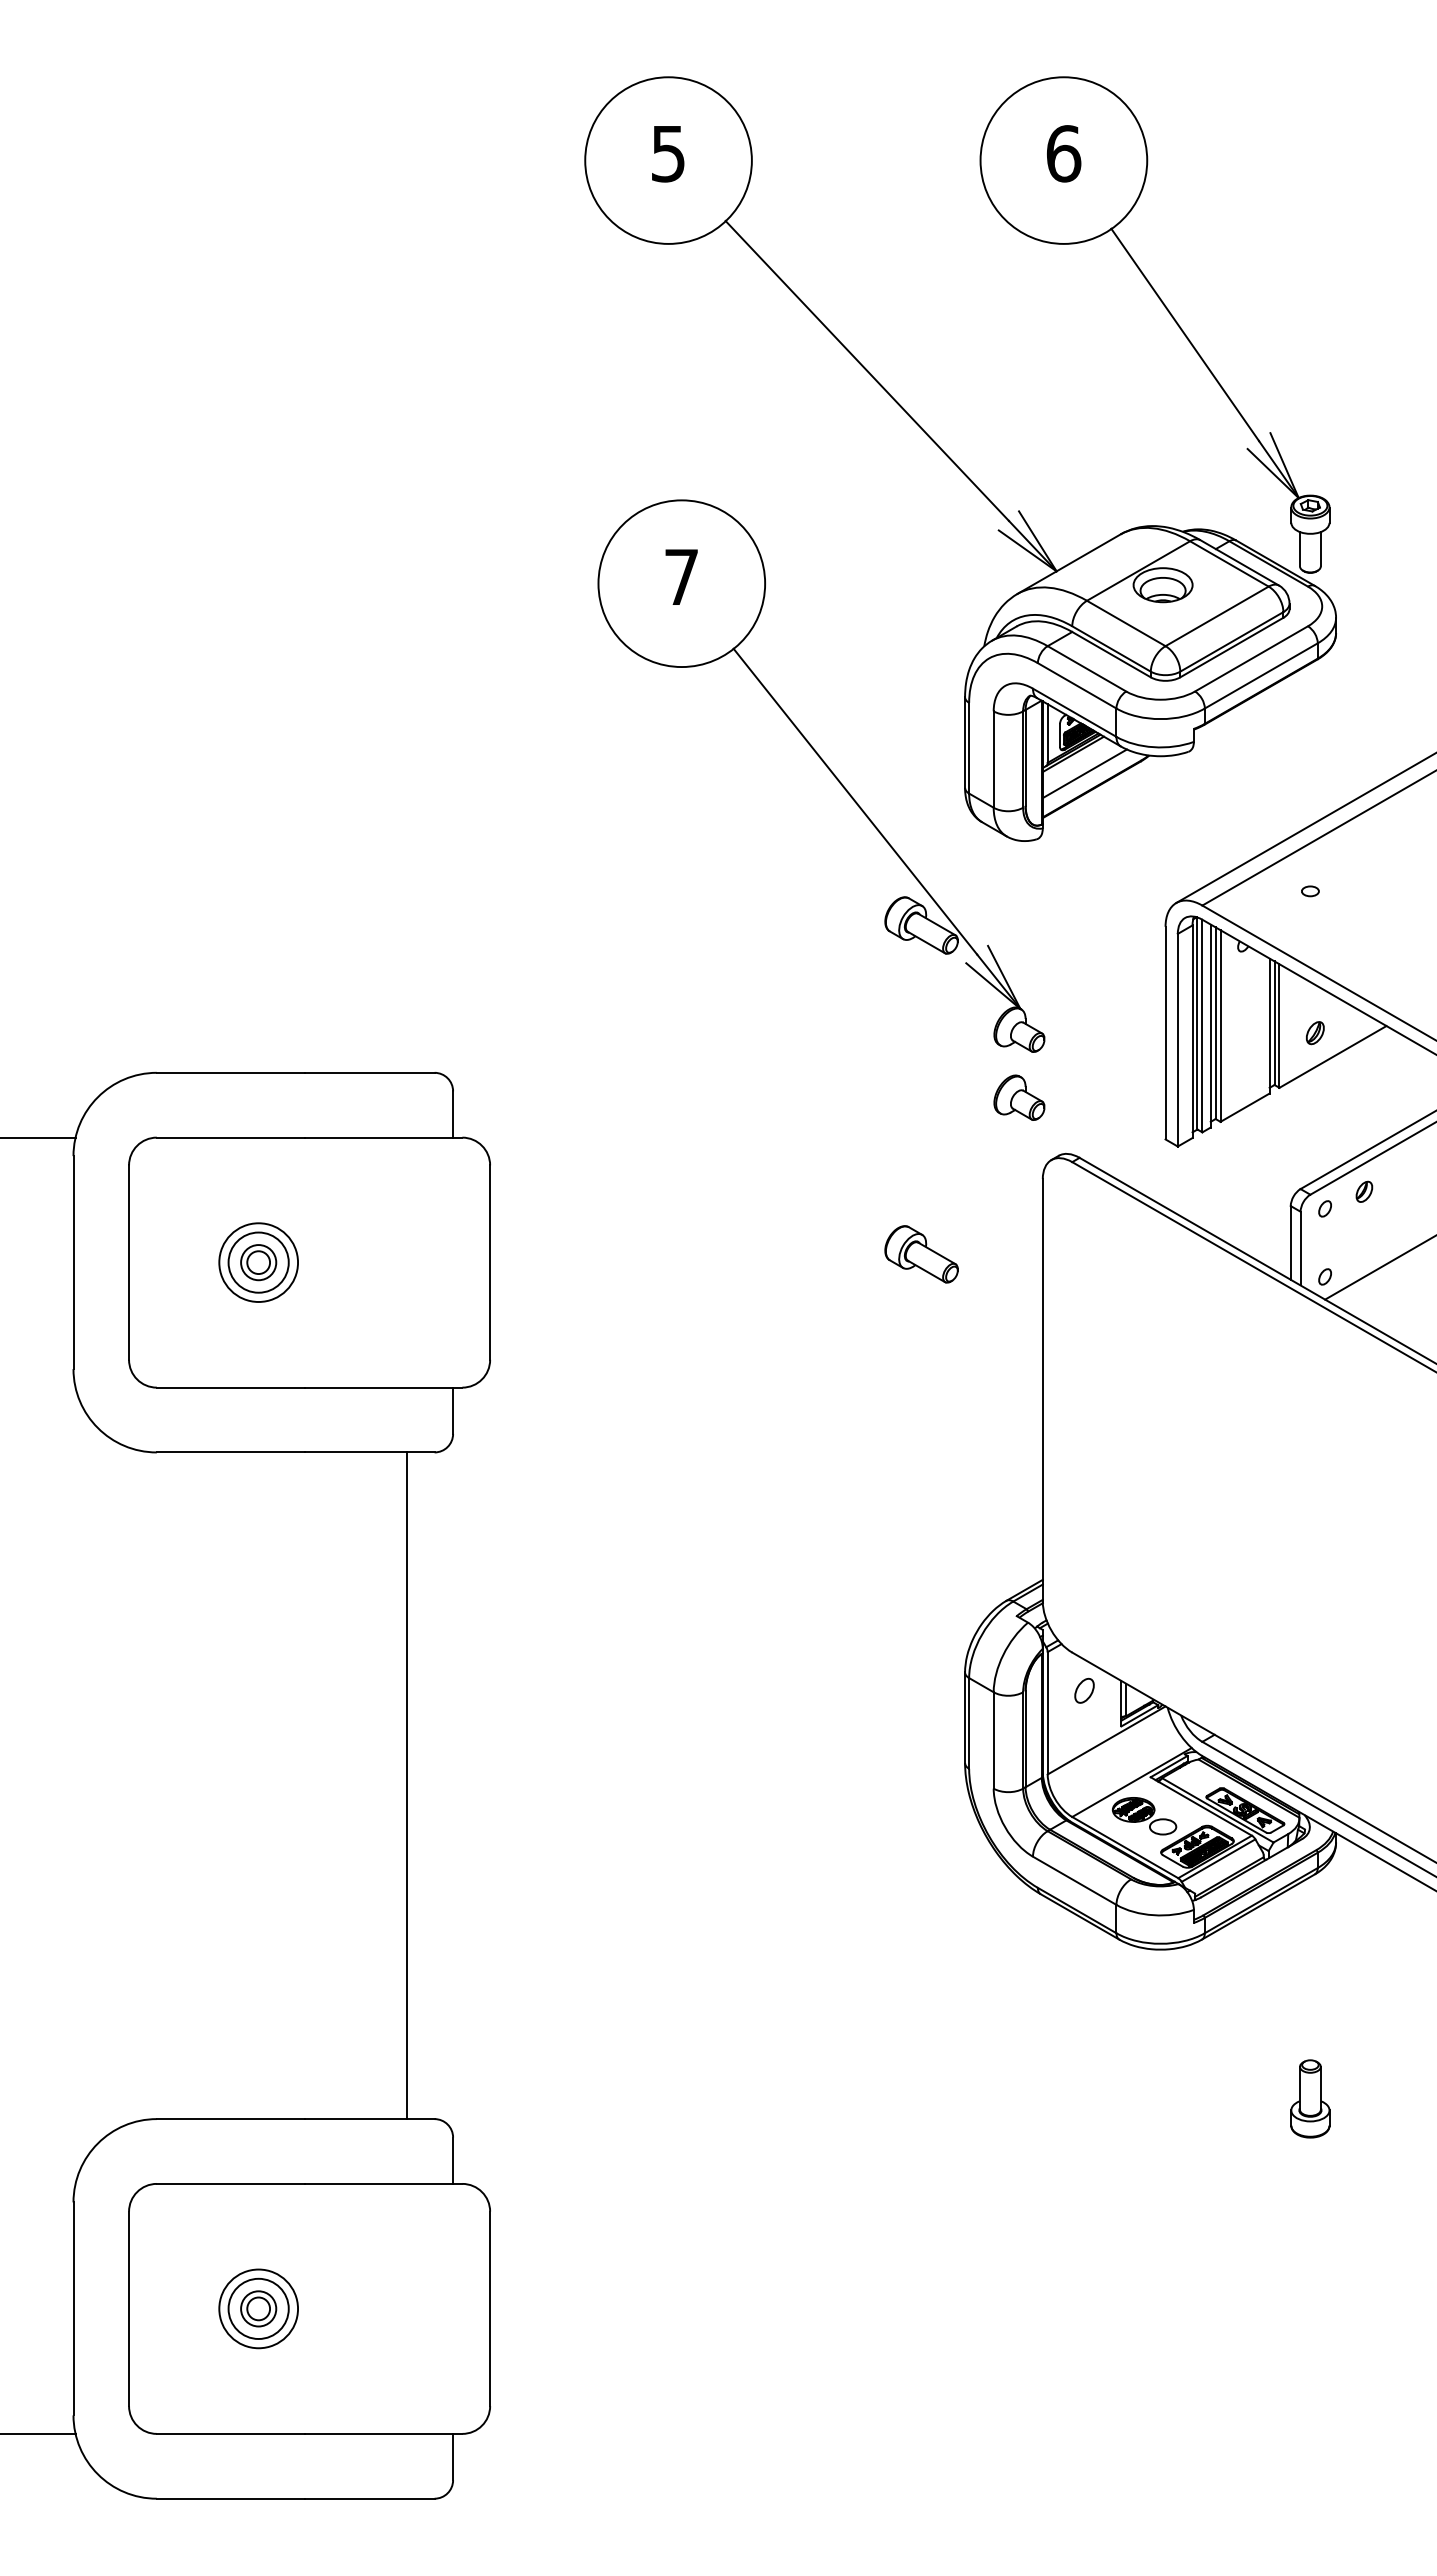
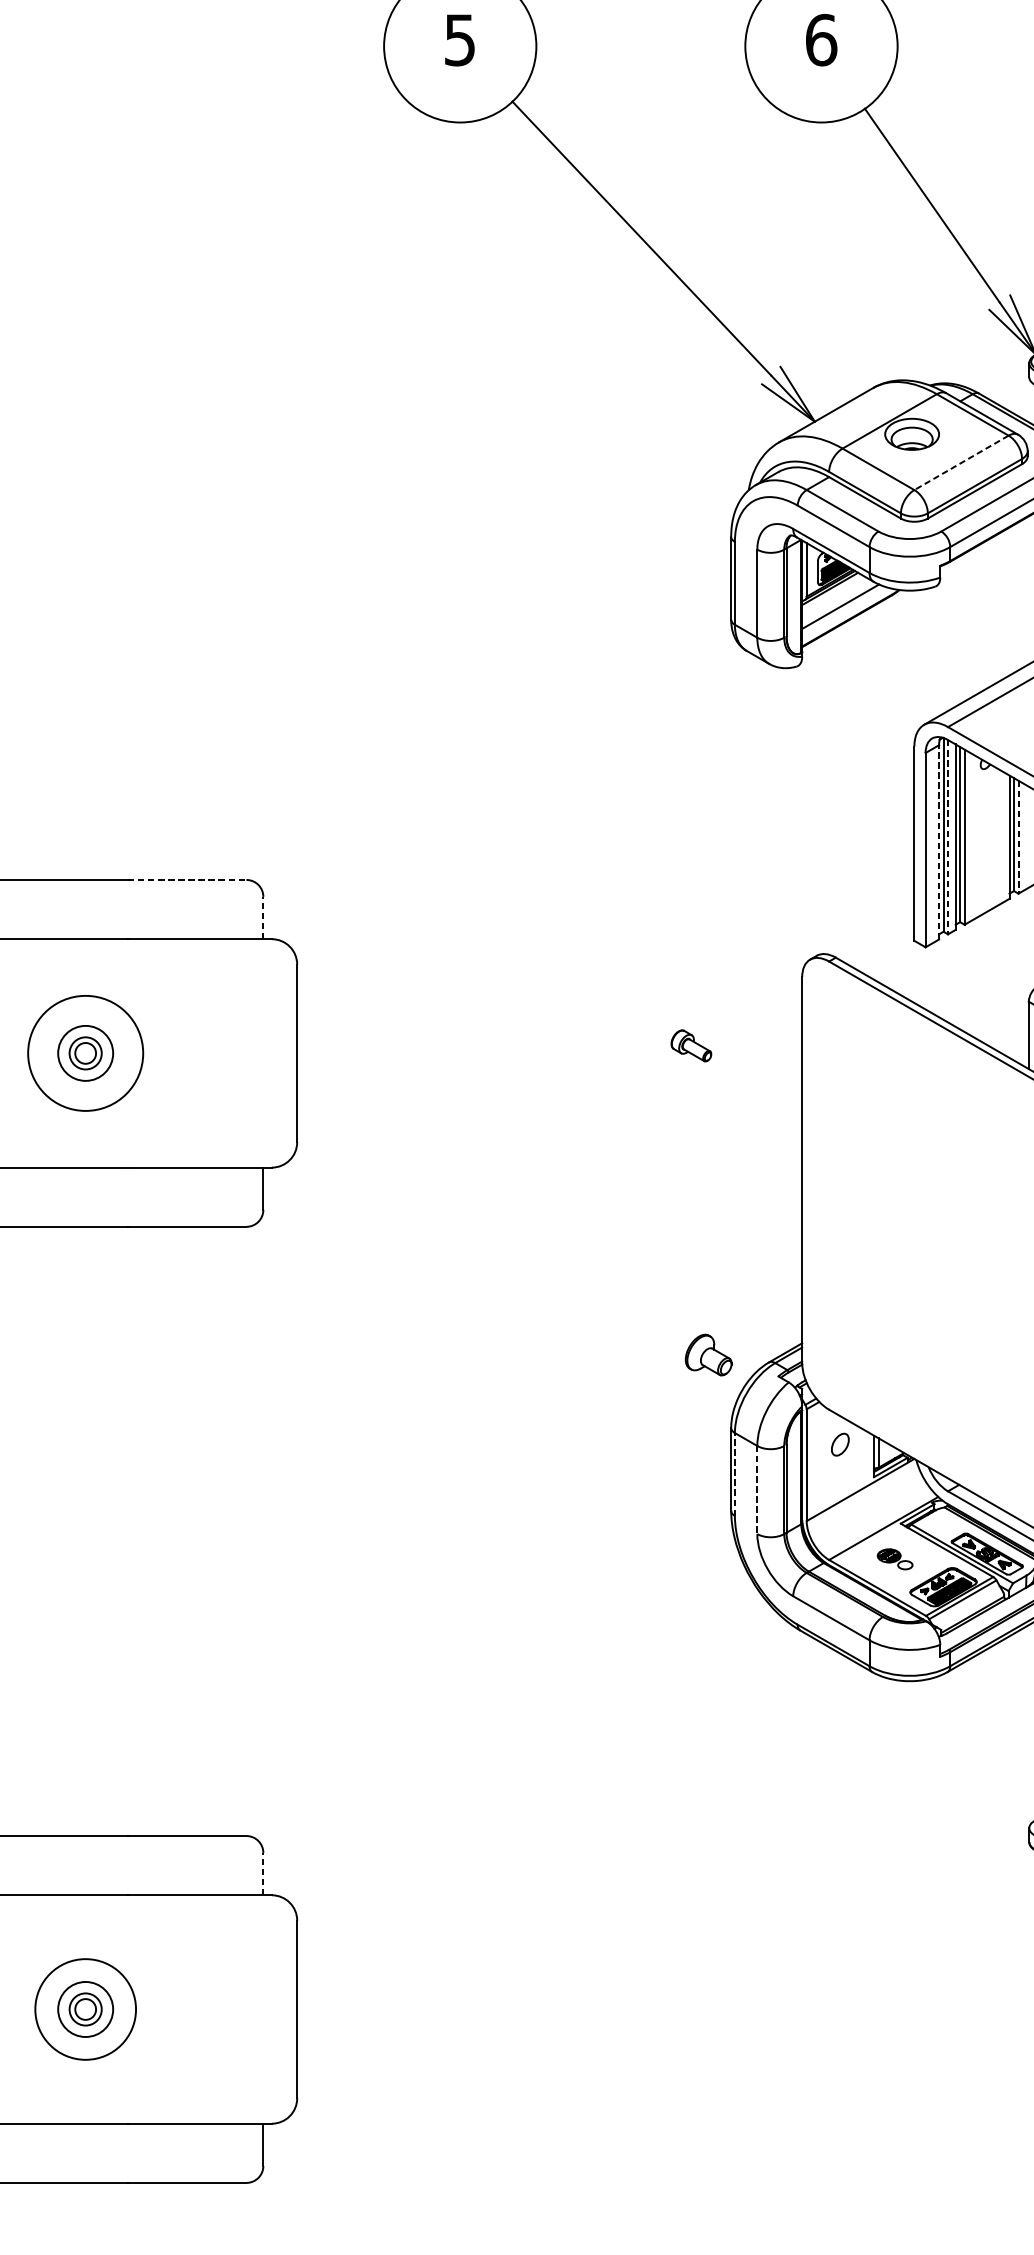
line: (1217, 616) -> (961, 462), solid -> dashed
part: (827, 768) -> (605, 601), removed
line: (1202, 1026) -> (948, 837), solid -> dashed
line: (1279, 1026) -> (1018, 837), solid -> dashed
line: (1192, 1031) -> (939, 842), solid -> dashed
line: (369, 1072) -> (186, 879), solid -> dashed
part: (1019, 1097) -> (708, 1354), moved
line: (453, 1114) -> (263, 918), solid -> dashed
part: (921, 1254) -> (691, 1045), size x0.6
circle: (258, 1262) -> (85, 1053), size x1.6
line: (969, 1722) -> (735, 1473), solid -> dashed
line: (993, 1740) -> (757, 1490), solid -> dashed
line: (406, 1785) -> (220, 1531), removed
part: (1144, 1816) -> (895, 1559), size x0.6
line: (453, 2160) -> (263, 1873), solid -> dashed
circle: (258, 2308) -> (85, 2009), size x1.4

